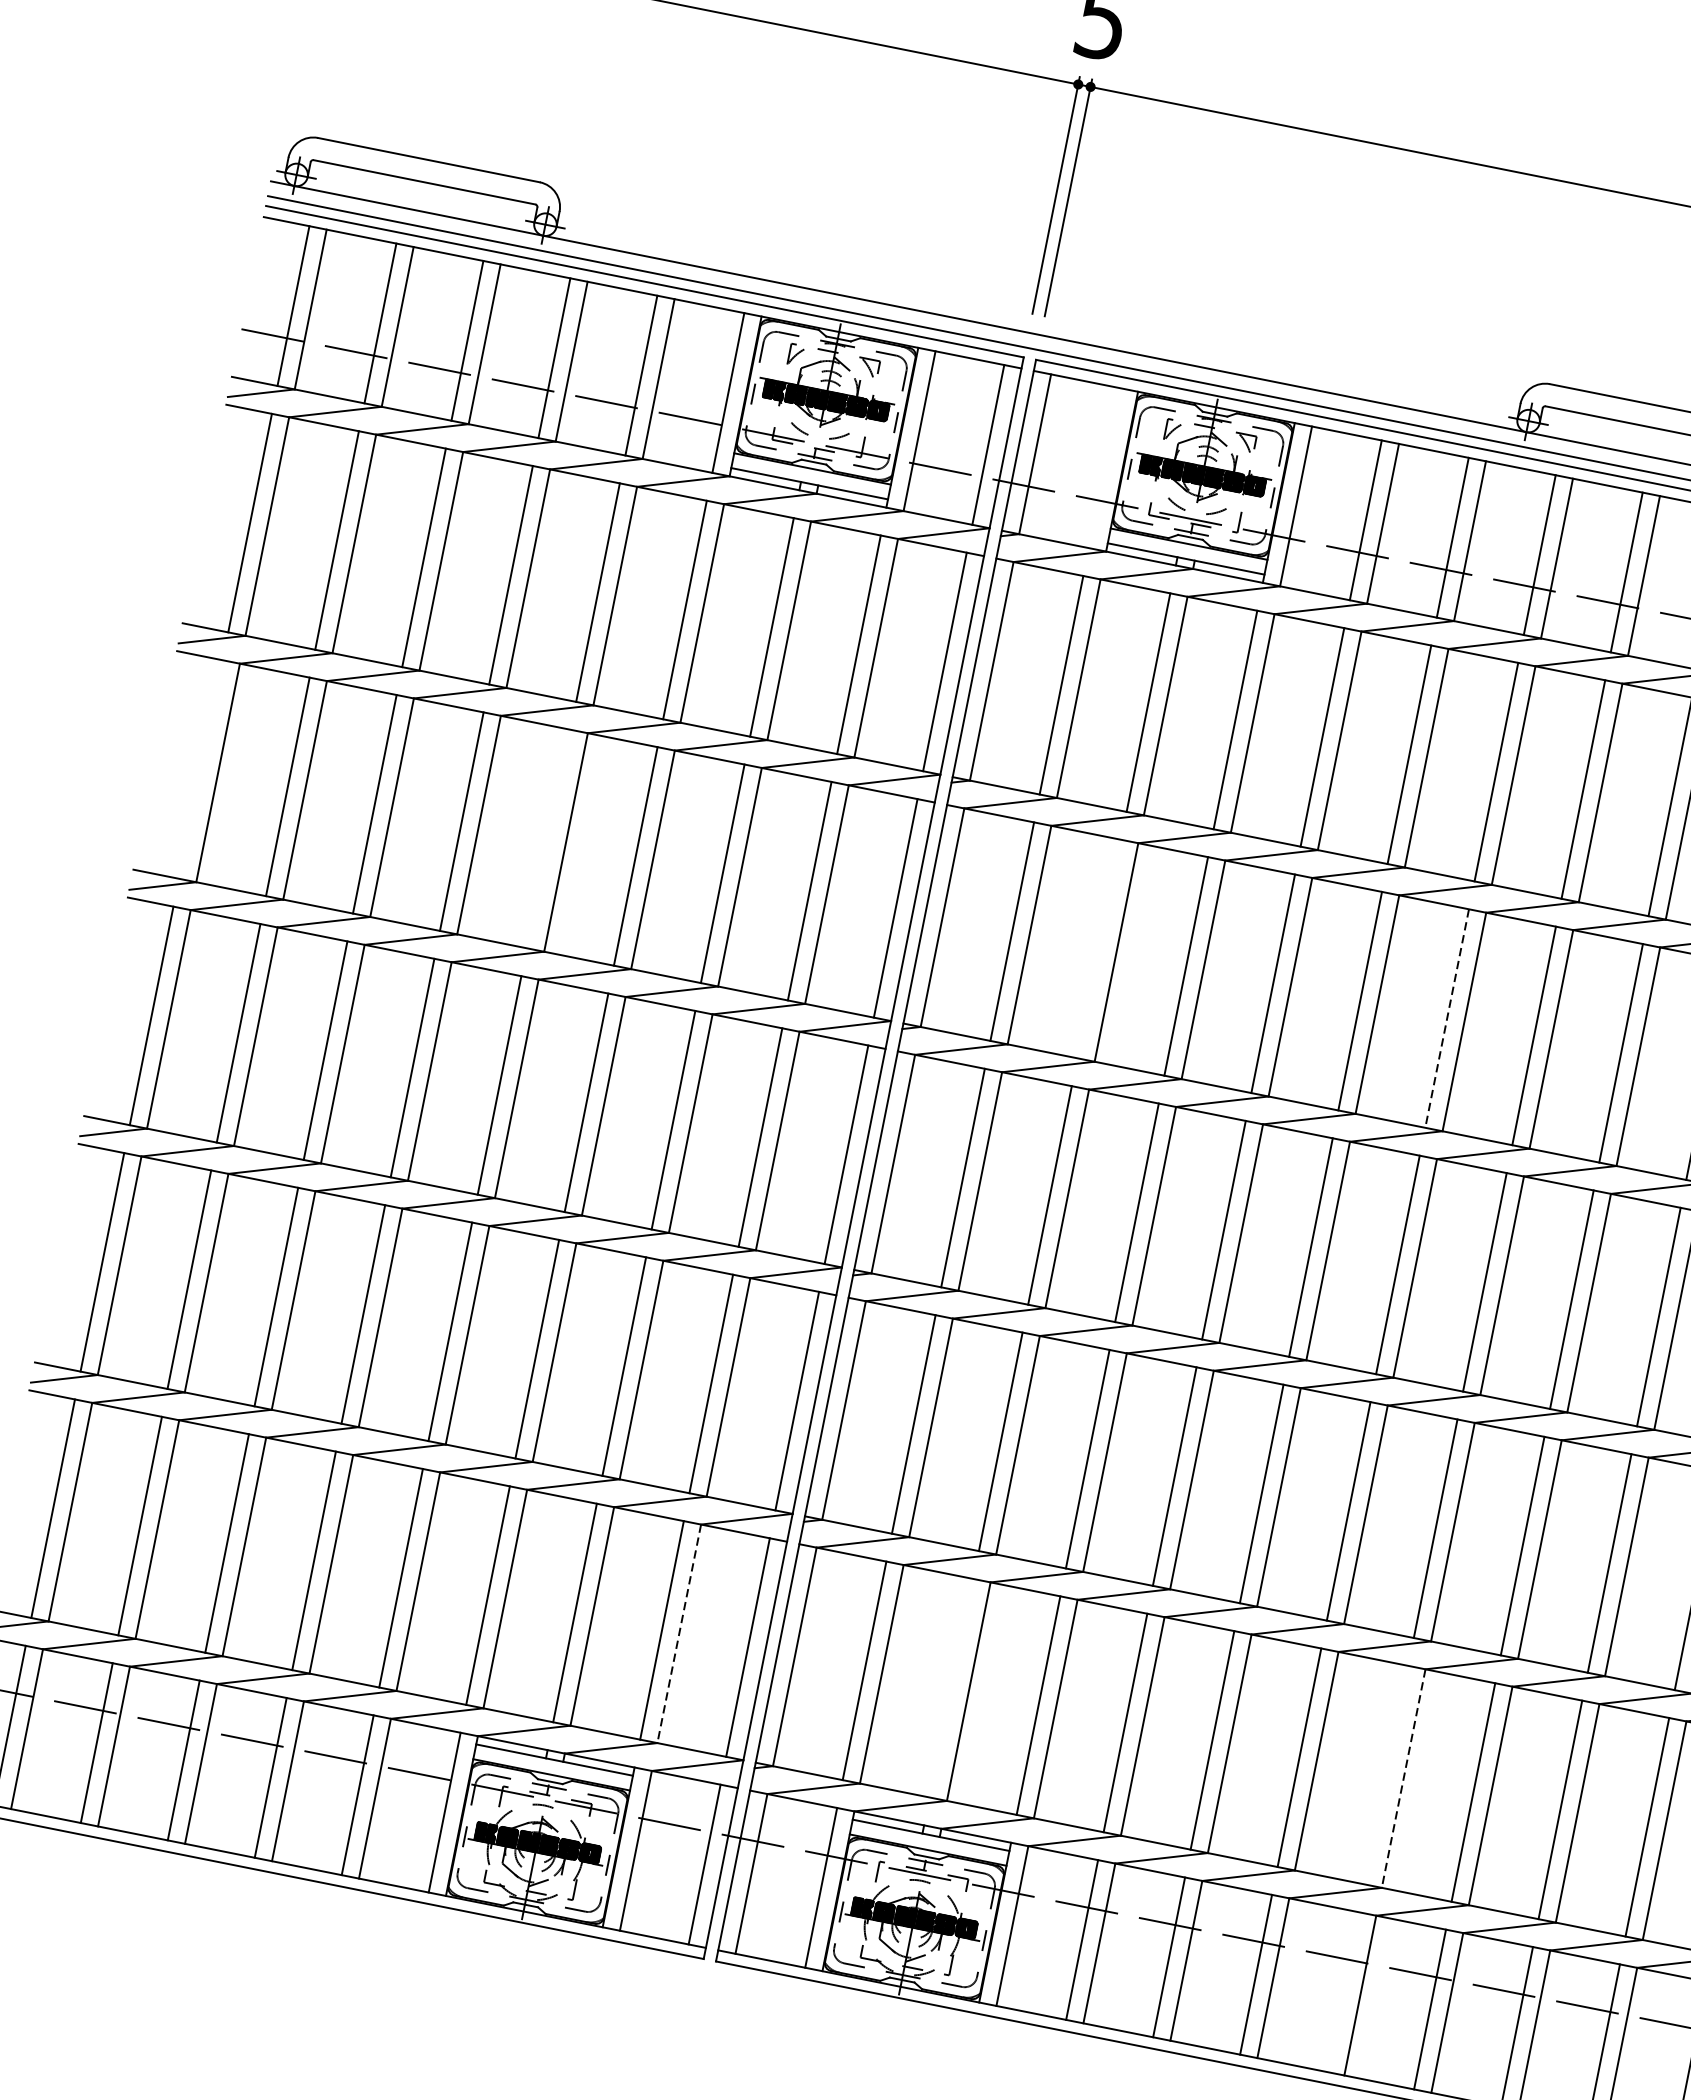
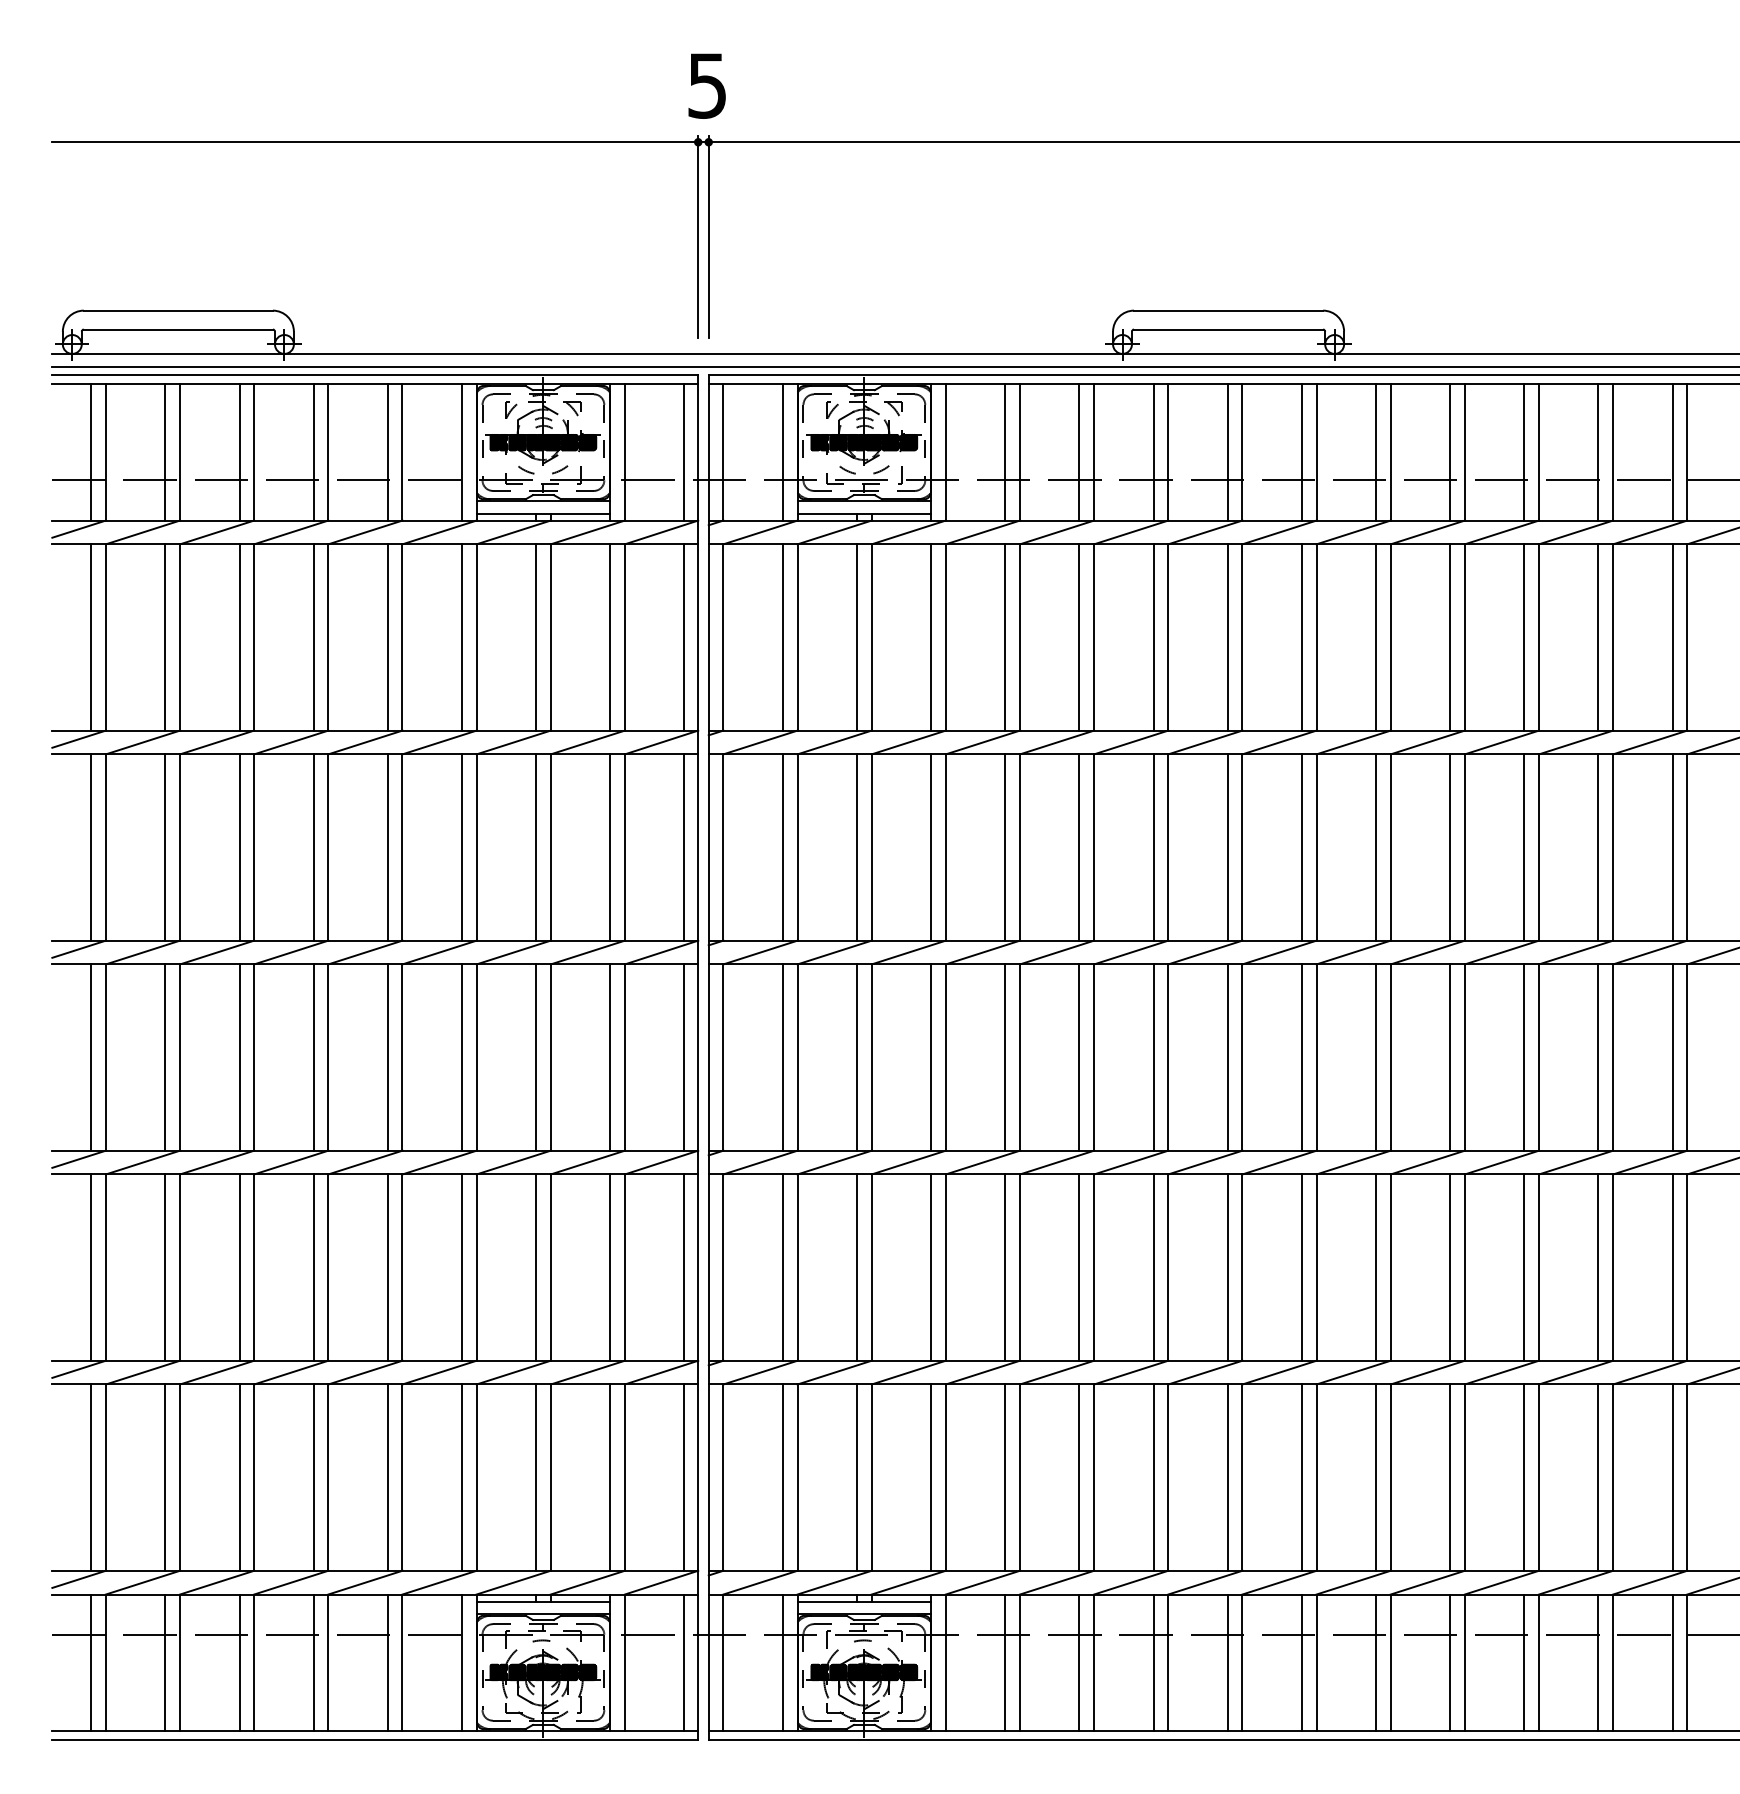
line: (1104, 468) -> (782, 452), added
line: (201, 769) -> (91, 847), added
line: (548, 838) -> (387, 847), added
line: (1099, 949) -> (857, 847), added
line: (1446, 1019) -> (1153, 848), dashed -> solid
line: (678, 1634) -> (624, 1478), dashed -> solid
line: (952, 1688) -> (857, 1477), added
line: (1386, 1774) -> (1227, 1477), added
line: (1403, 1779) -> (1242, 1478), dashed -> solid
line: (1342, 1991) -> (1227, 1662), added

